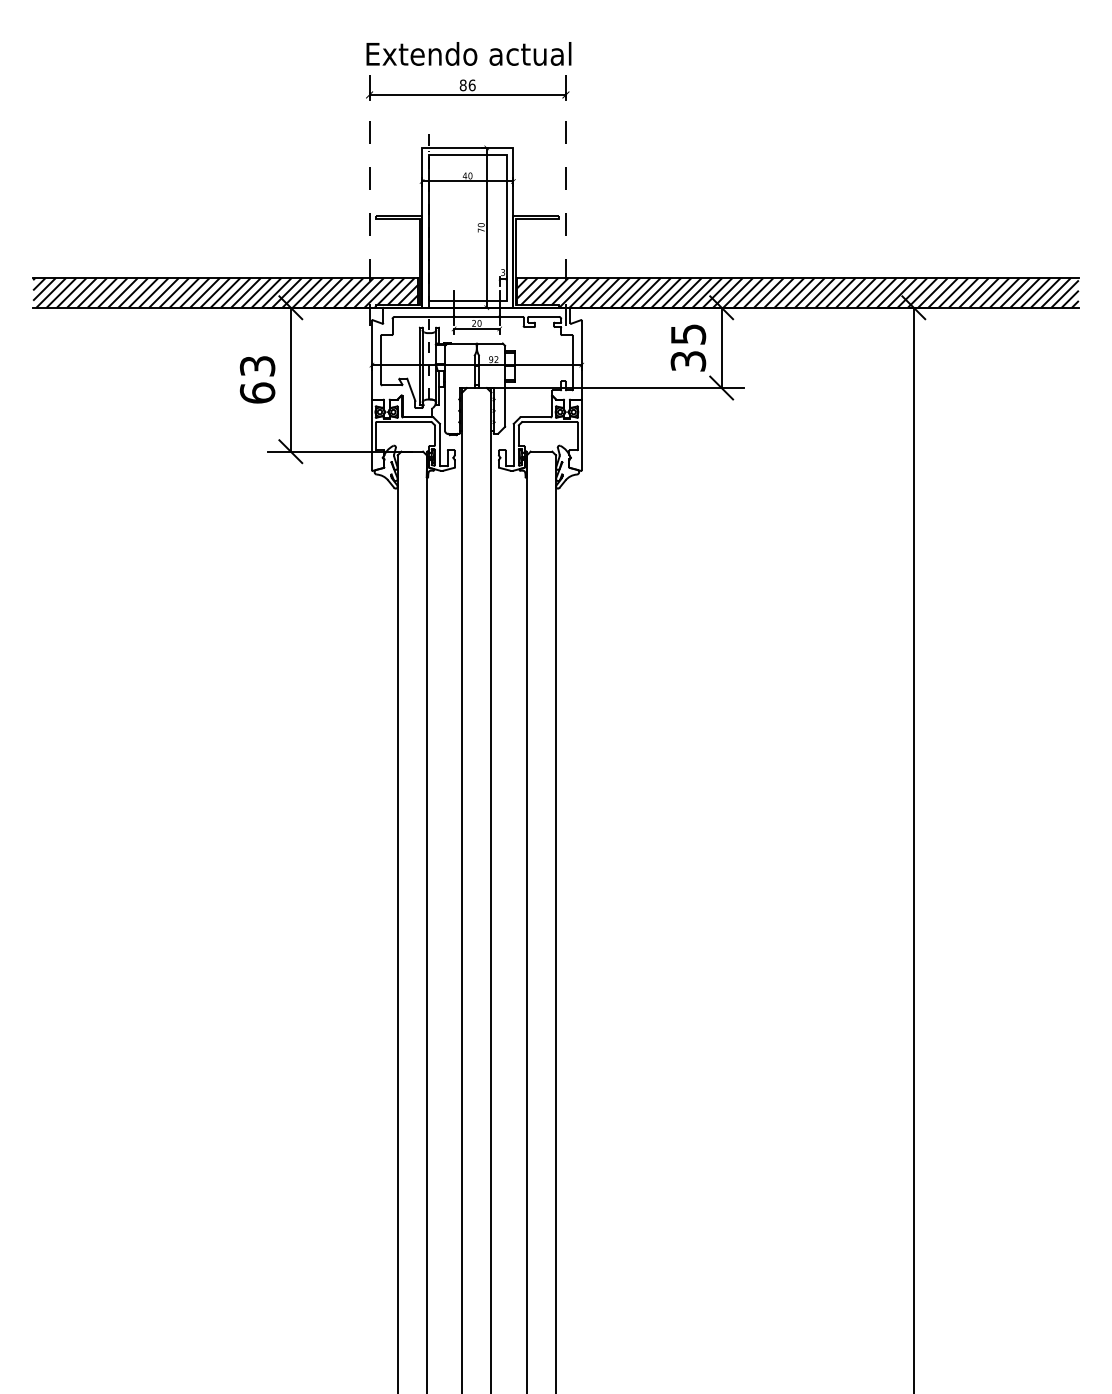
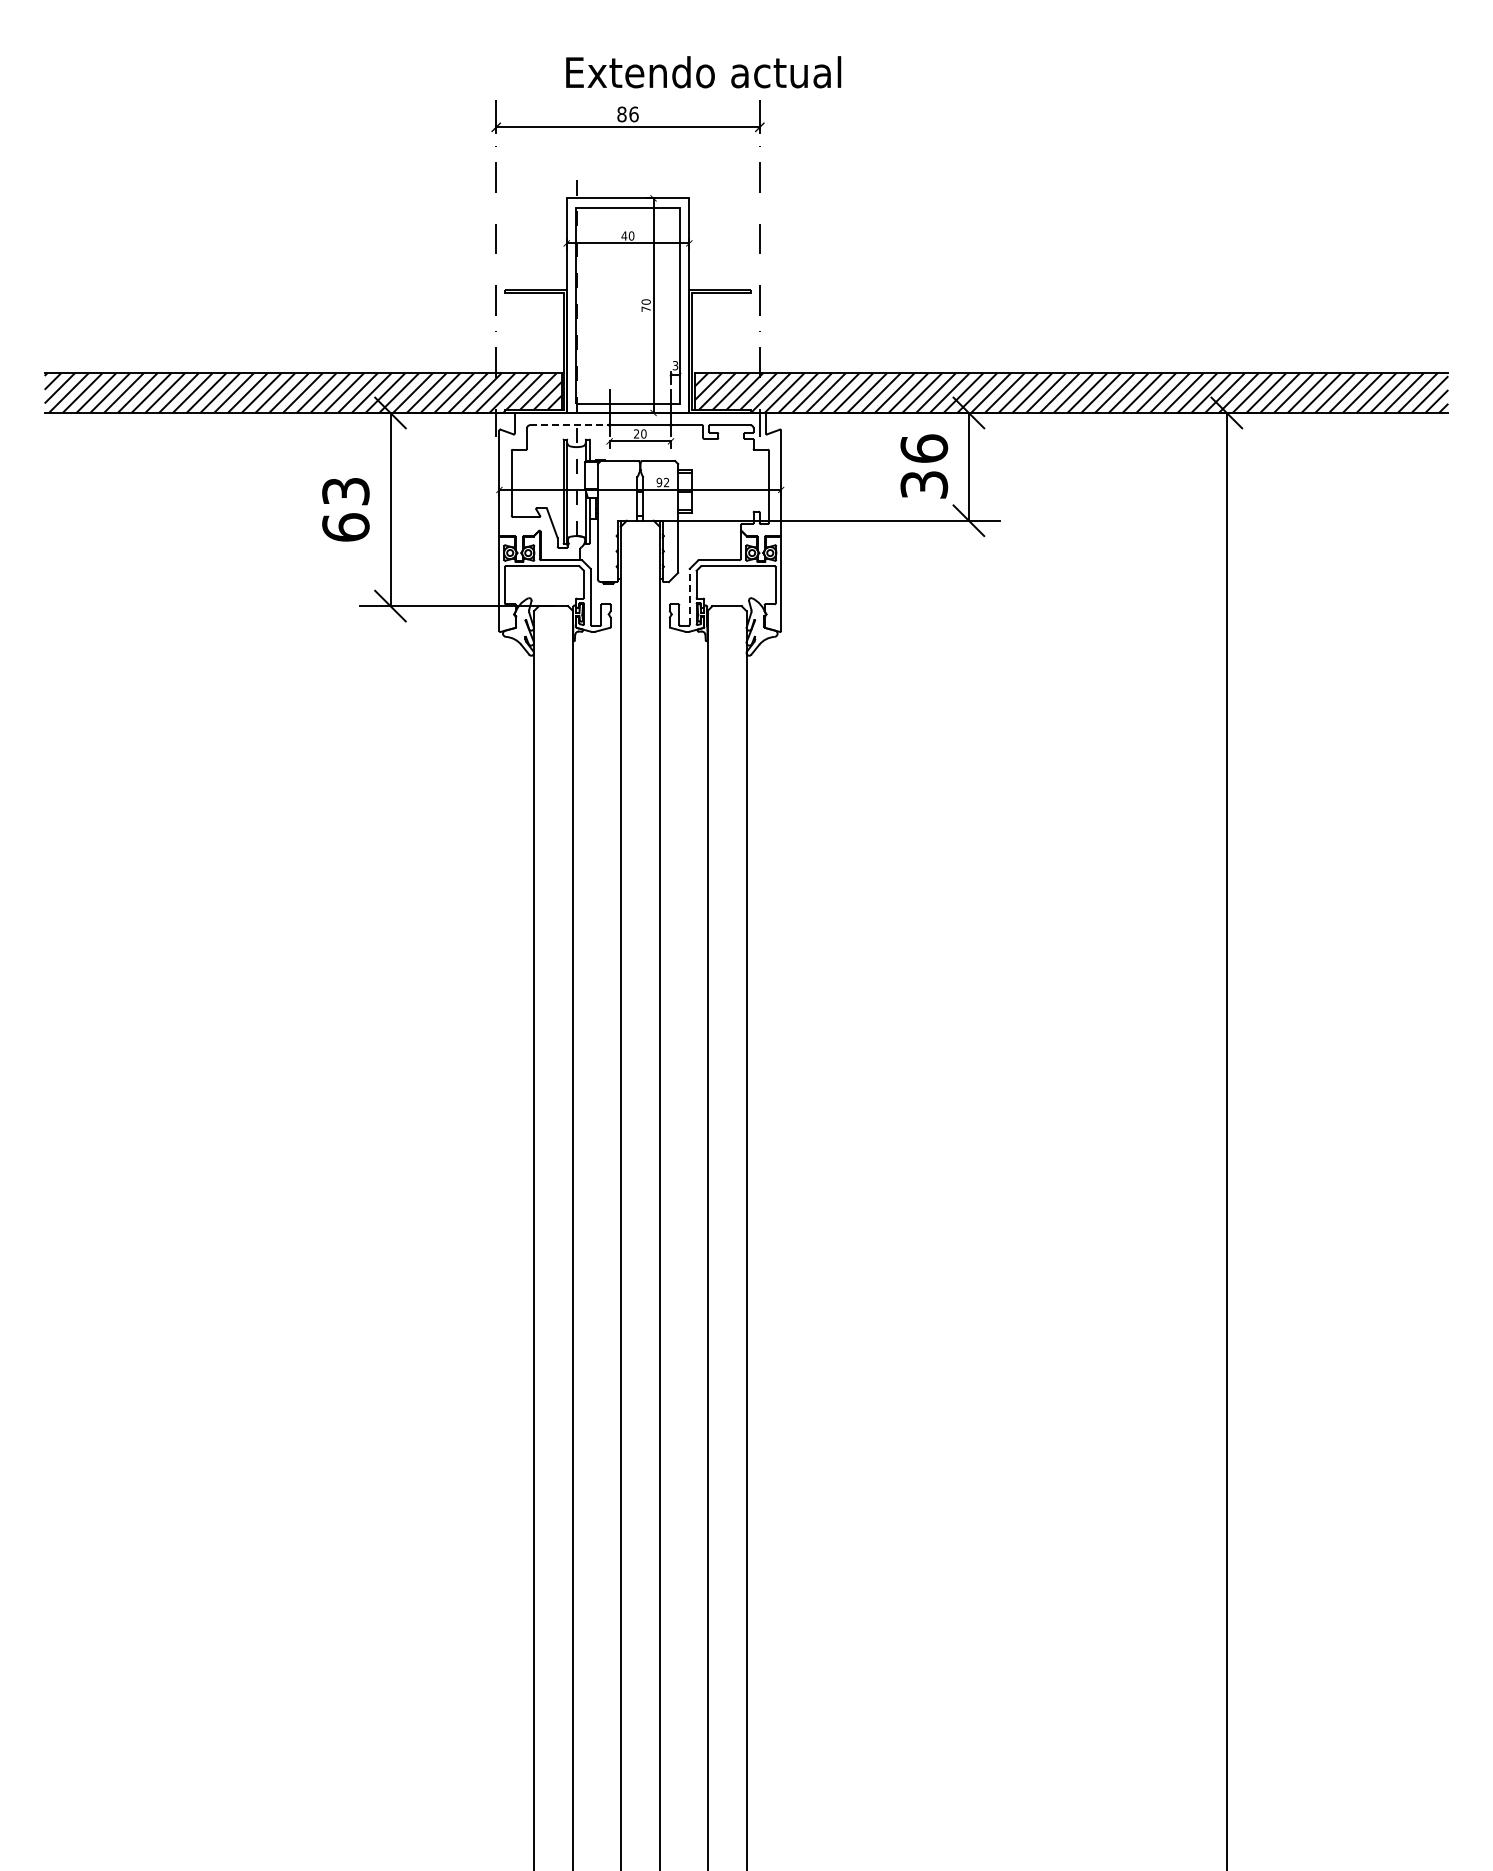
text: (468, 54) -> (703, 72), moved
line: (424, 317) -> (569, 425), solid -> dashed
text: (688, 334) -> (924, 448), 35 -> 36
line: (513, 445) -> (689, 597), solid -> dashed

